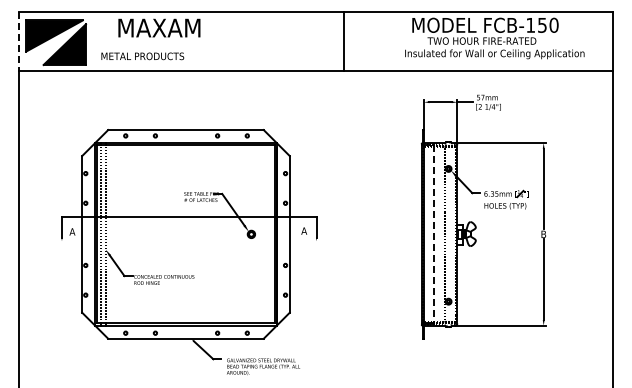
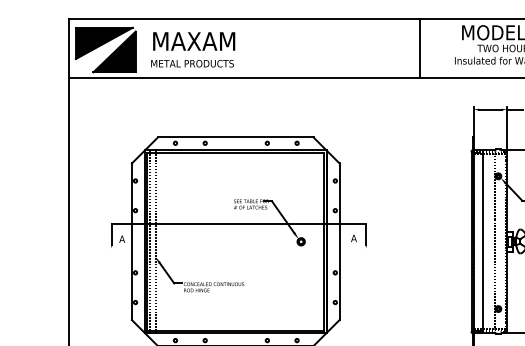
text: (159, 27) -> (194, 40), moved
line: (18, 41) -> (68, 48), dashed -> solid
line: (344, 41) -> (420, 48), moved
line: (433, 234) -> (483, 241), dashed -> solid

